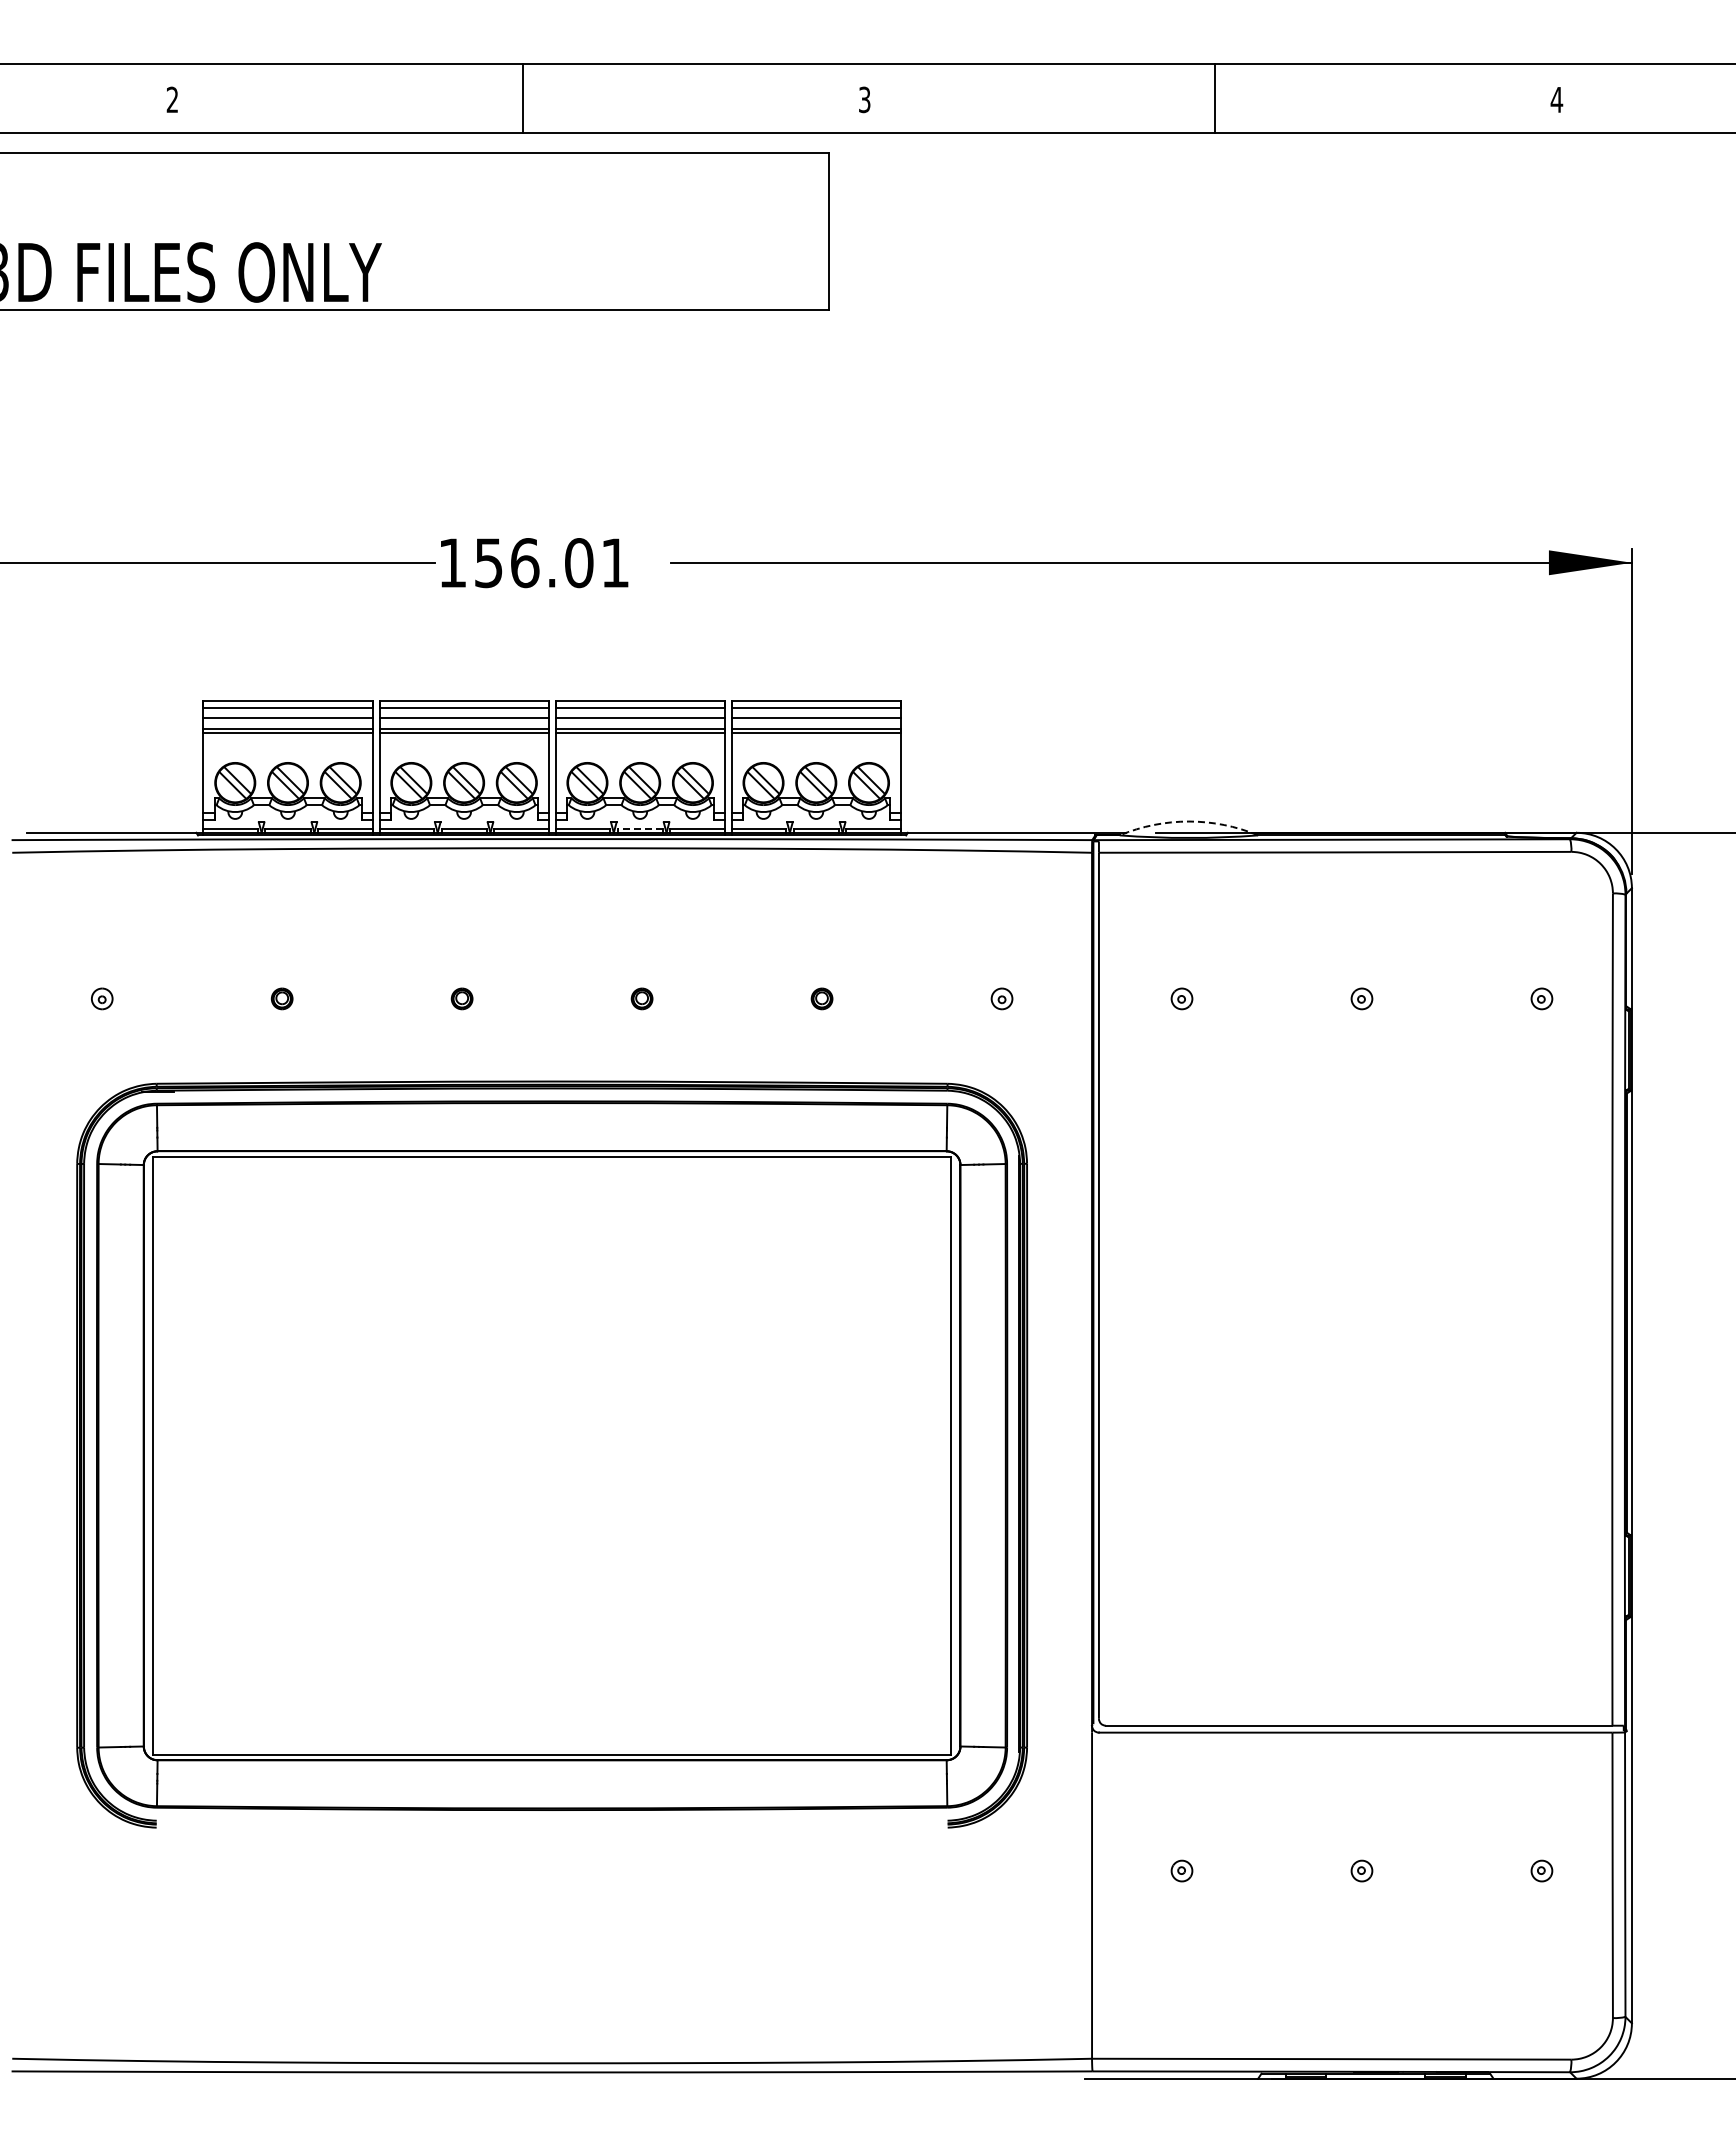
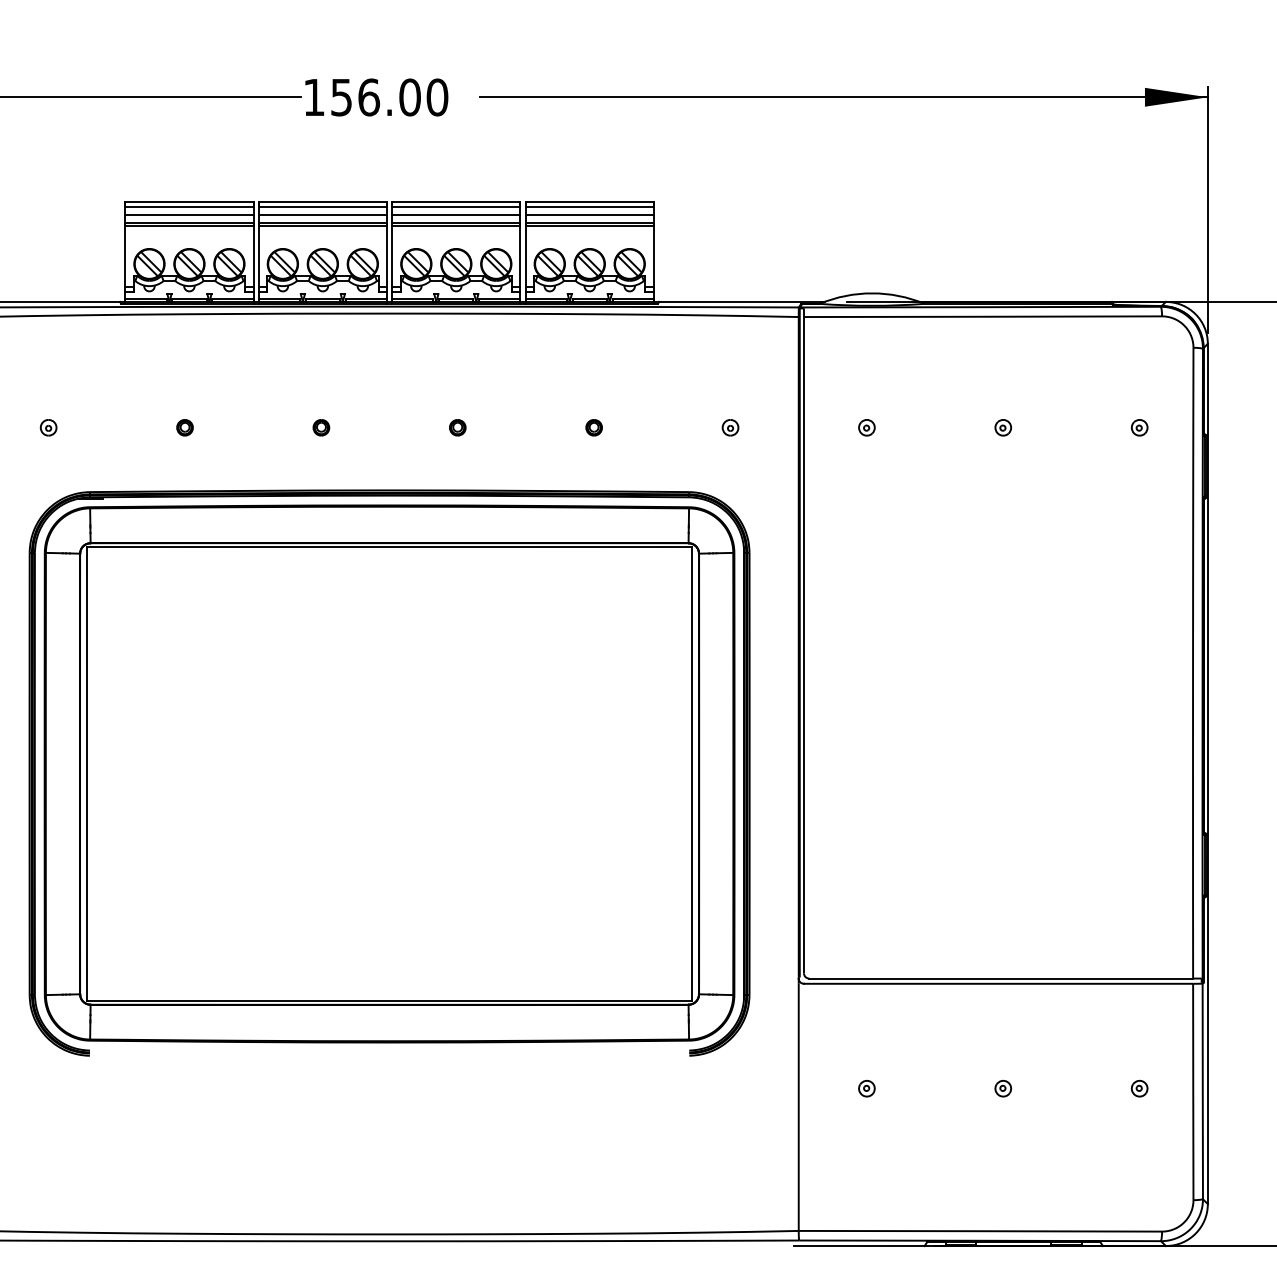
text: (615, 563) -> (437, 97), 156.01 -> 156.00
arc: (1188, 821) -> (871, 293), dashed -> solid
line: (640, 828) -> (456, 298), dashed -> solid

